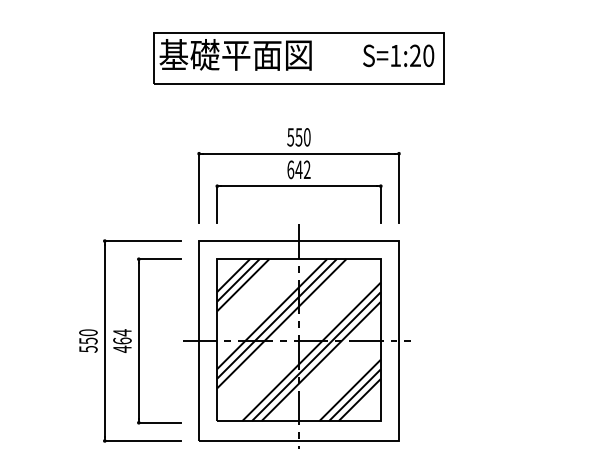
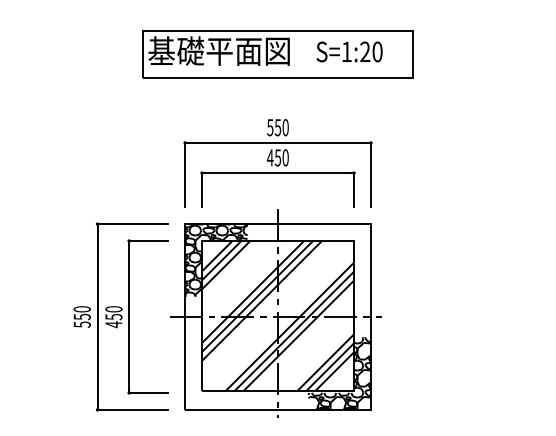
text: (398, 55) -> (349, 51), moved
text: (298, 169) -> (277, 157), 642 -> 450
hatch: (232, 280) -> (216, 260), added
text: (122, 337) -> (113, 313), 464 -> 450
hatch: (365, 401) -> (339, 373), added

